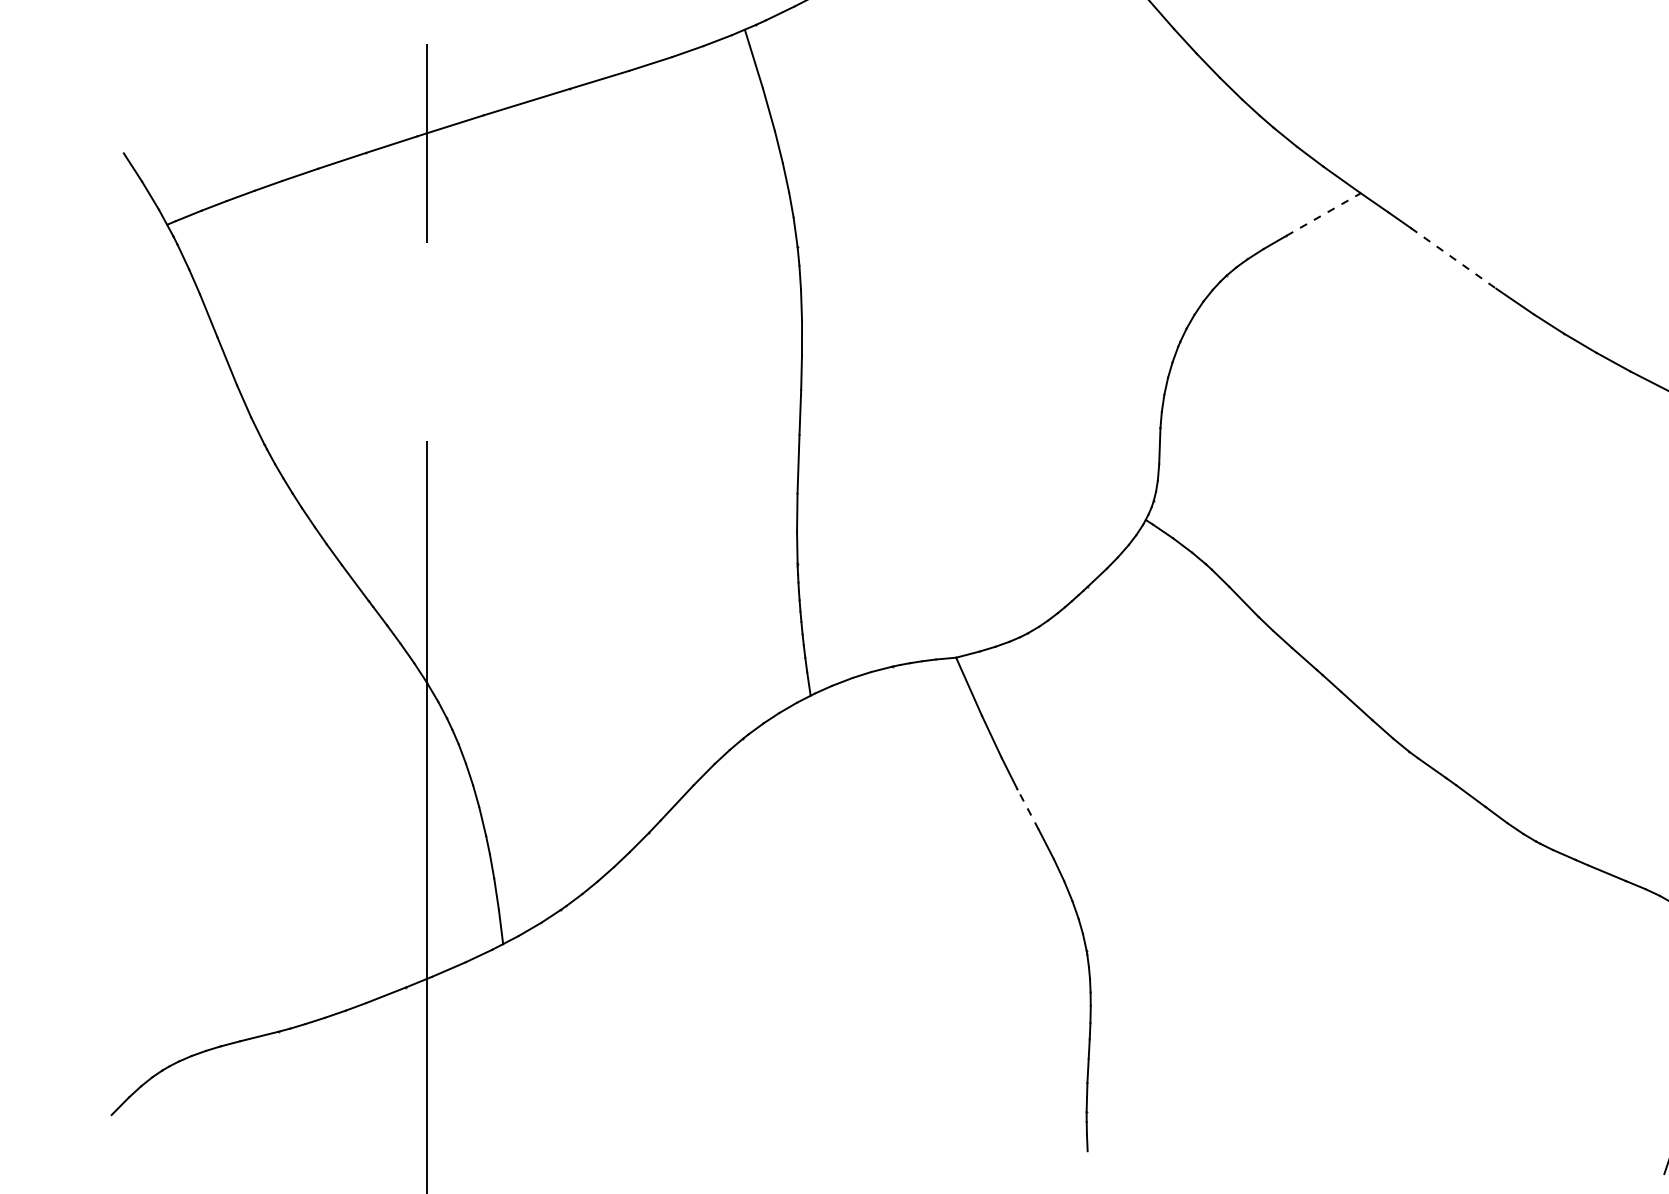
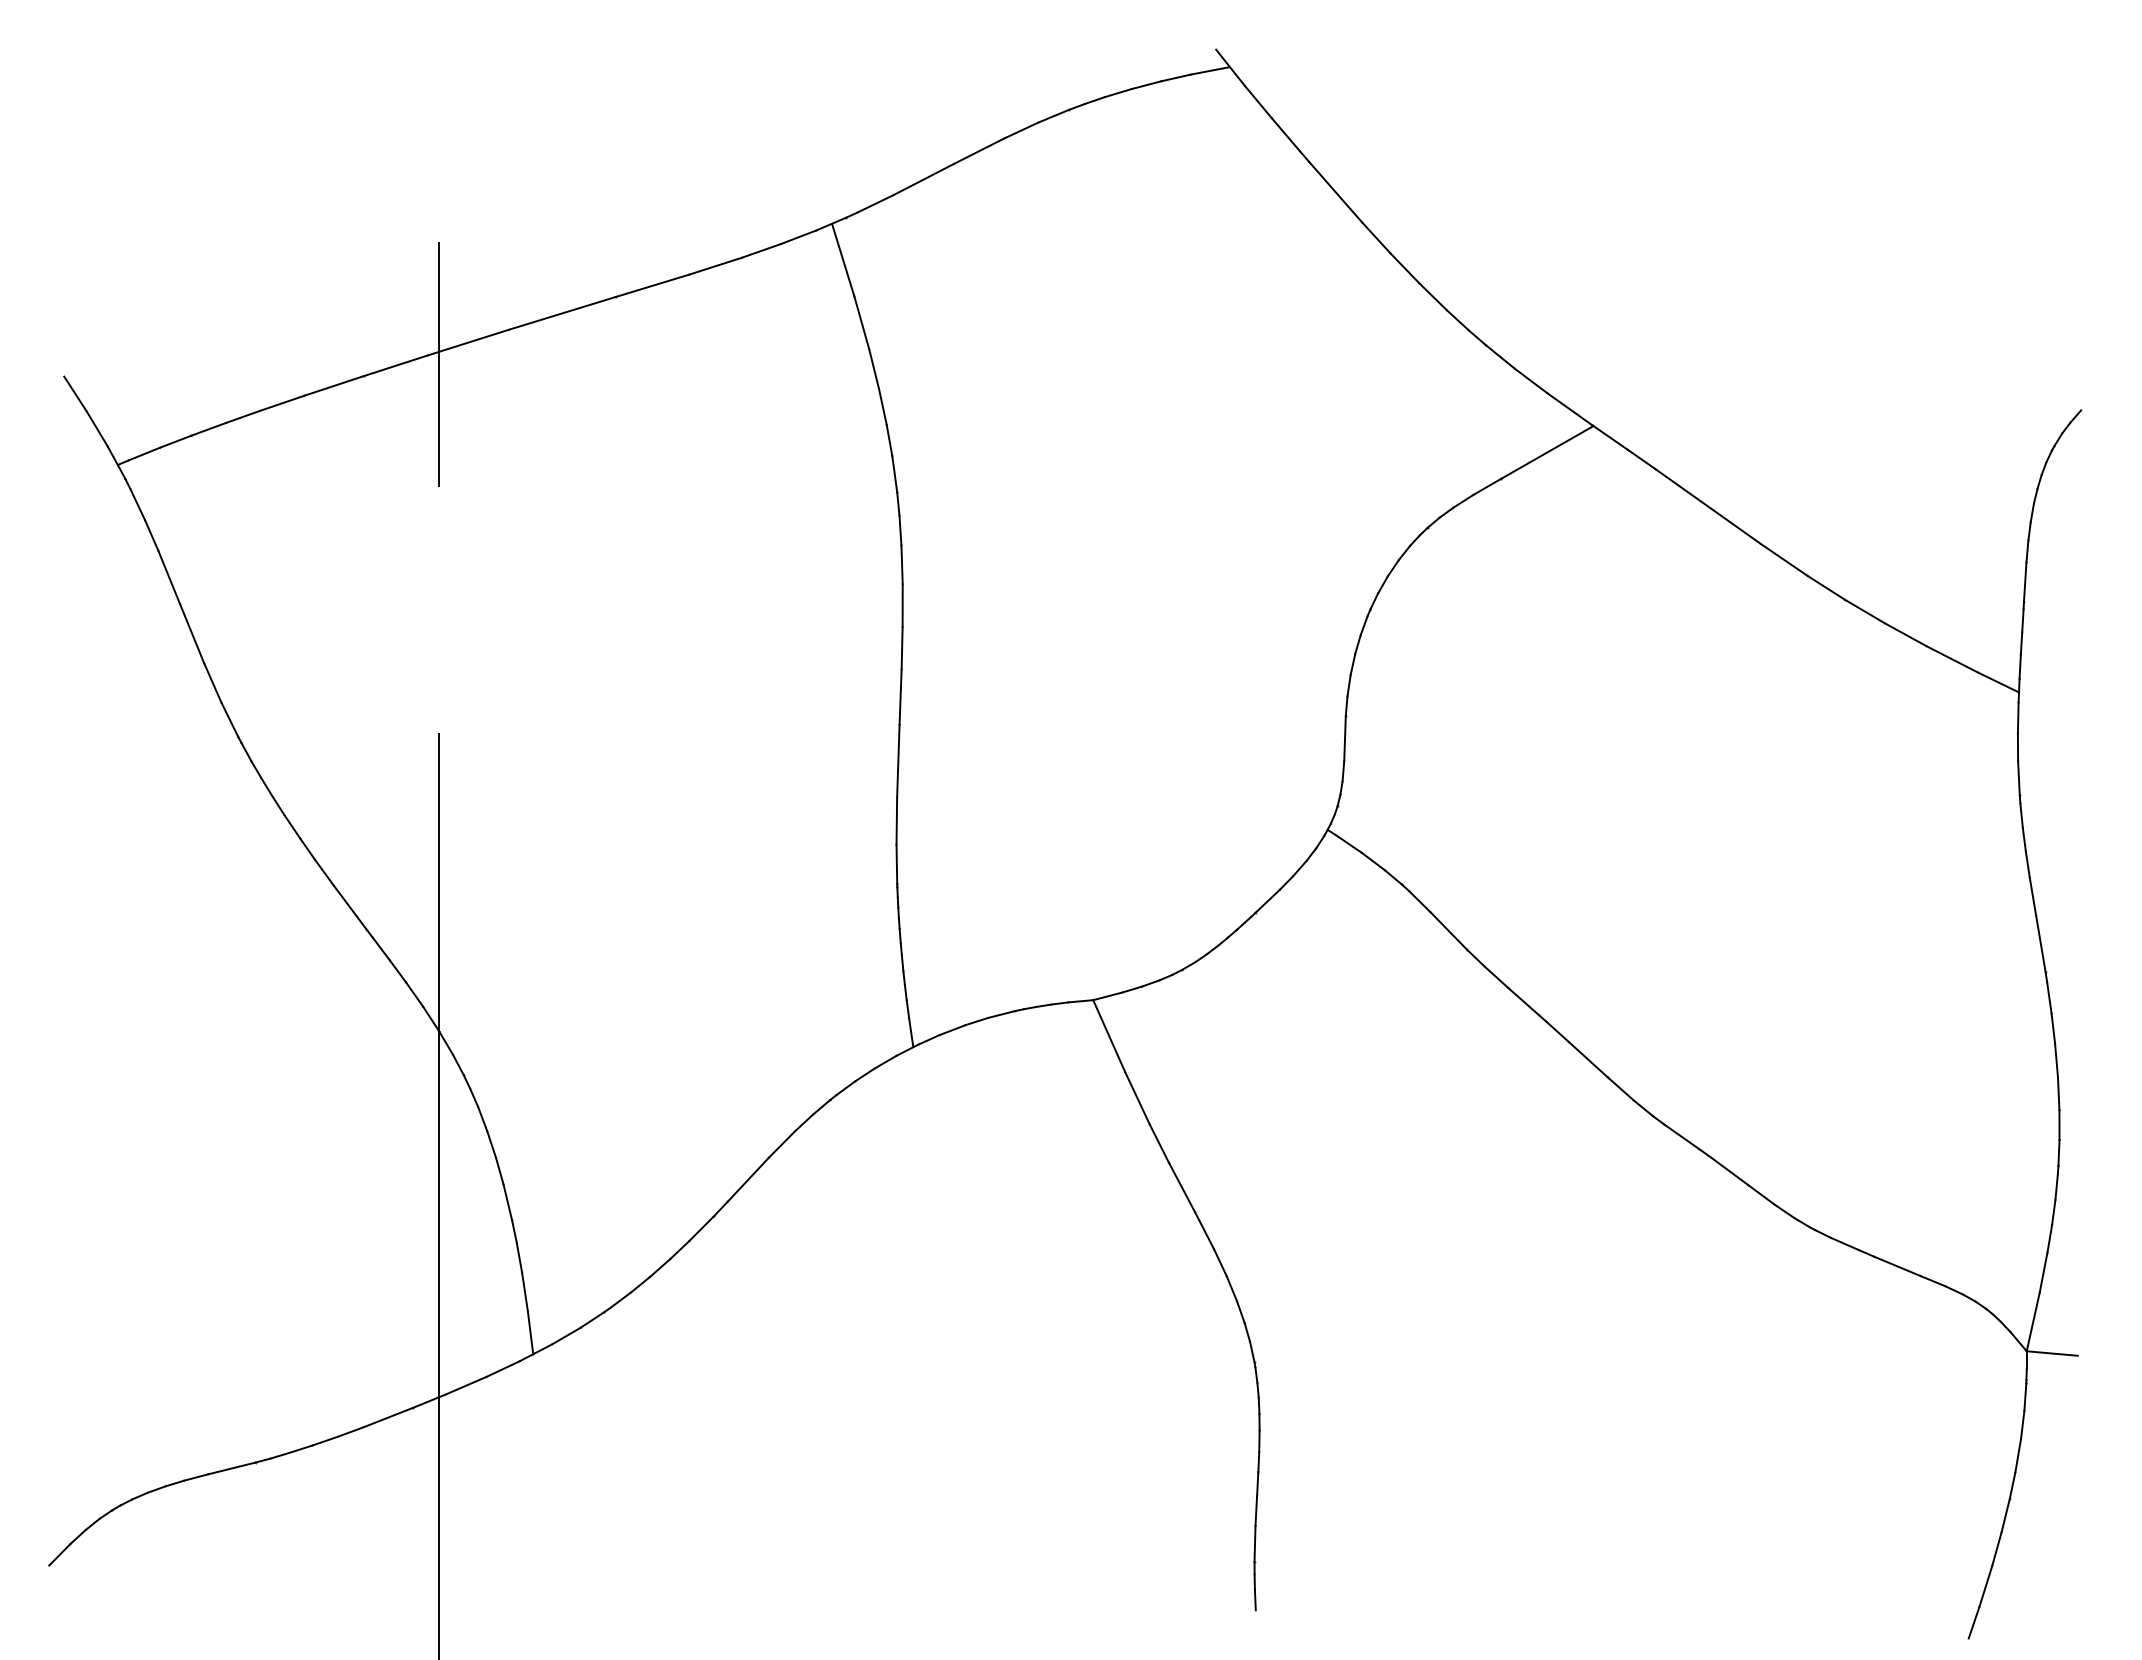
line: (1323, 214) -> (1547, 452), dashed -> solid
line: (1453, 258) -> (1708, 506), dashed -> solid
line: (1027, 809) -> (1181, 1187), dashed -> solid

